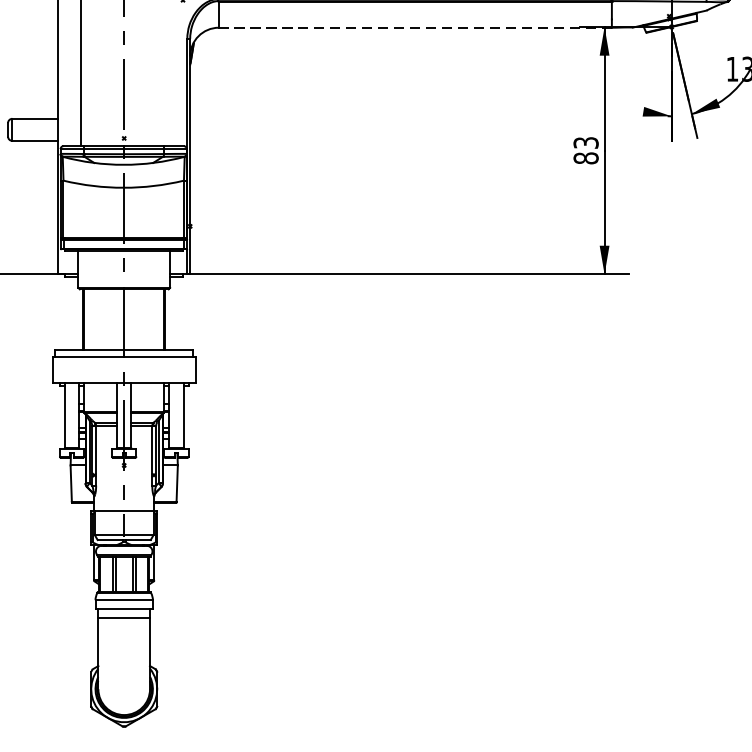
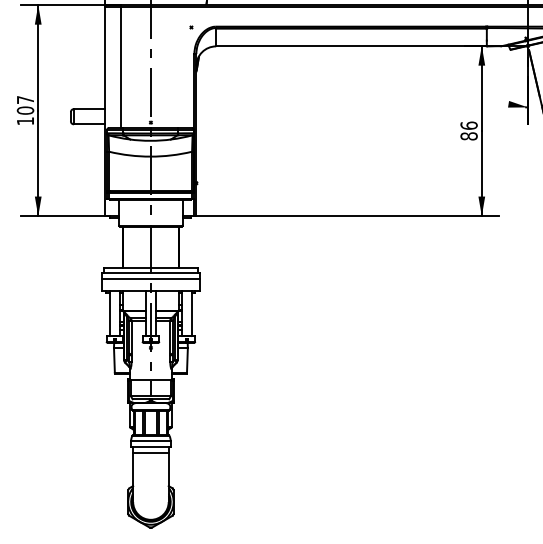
line: (413, 27) -> (350, 46), dashed -> solid
text: (585, 142) -> (468, 125), 83 -> 86
line: (123, 364) -> (150, 278), added

